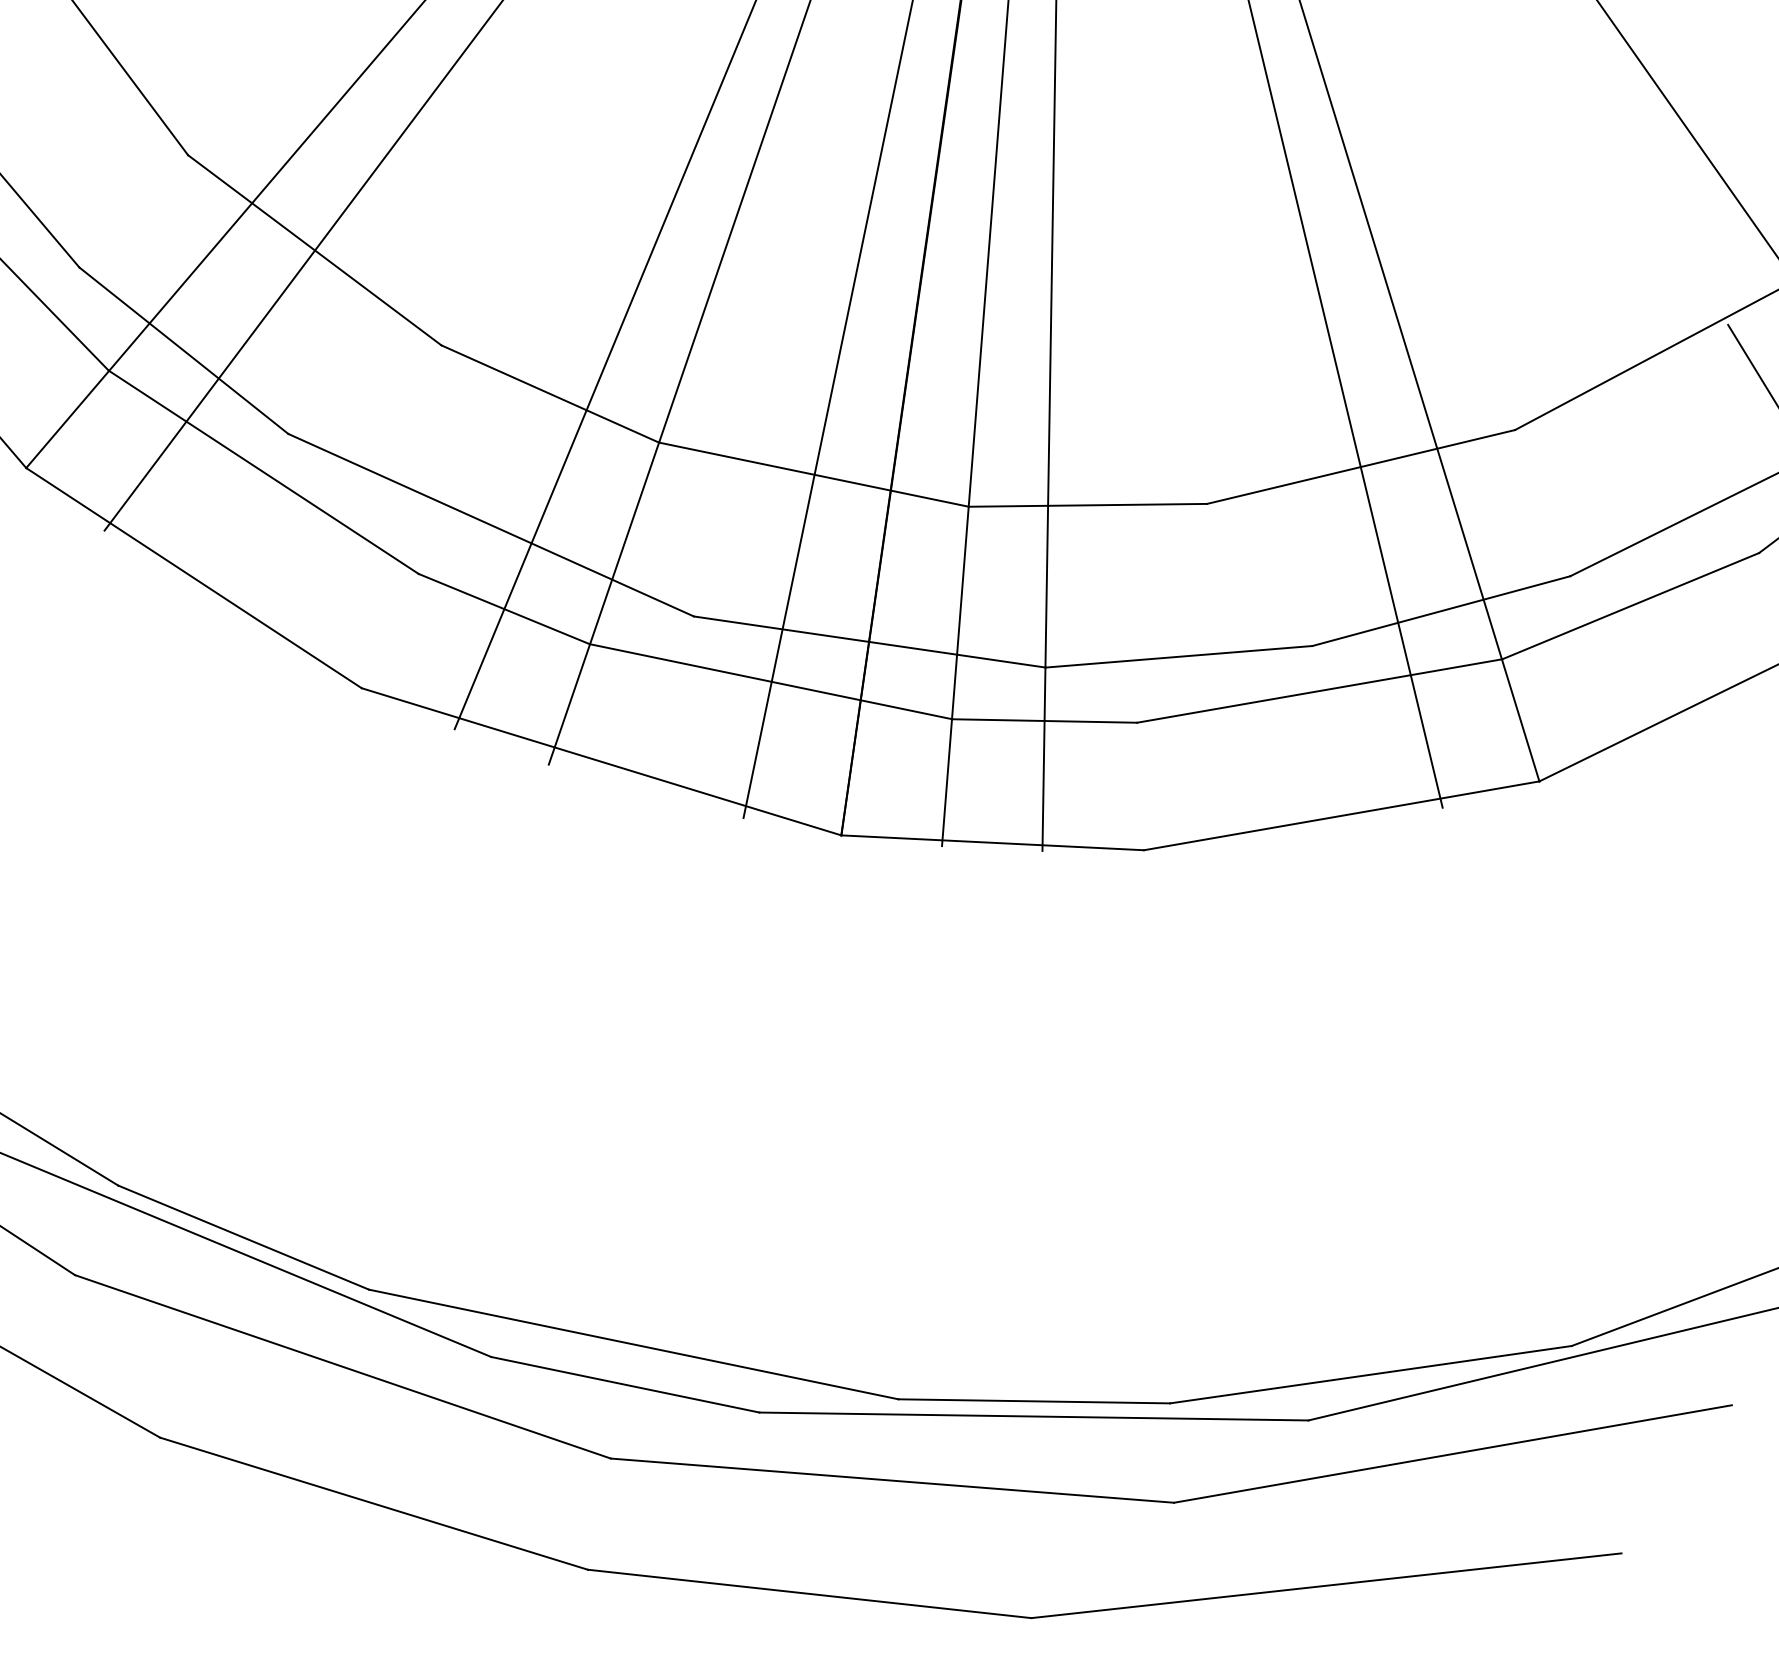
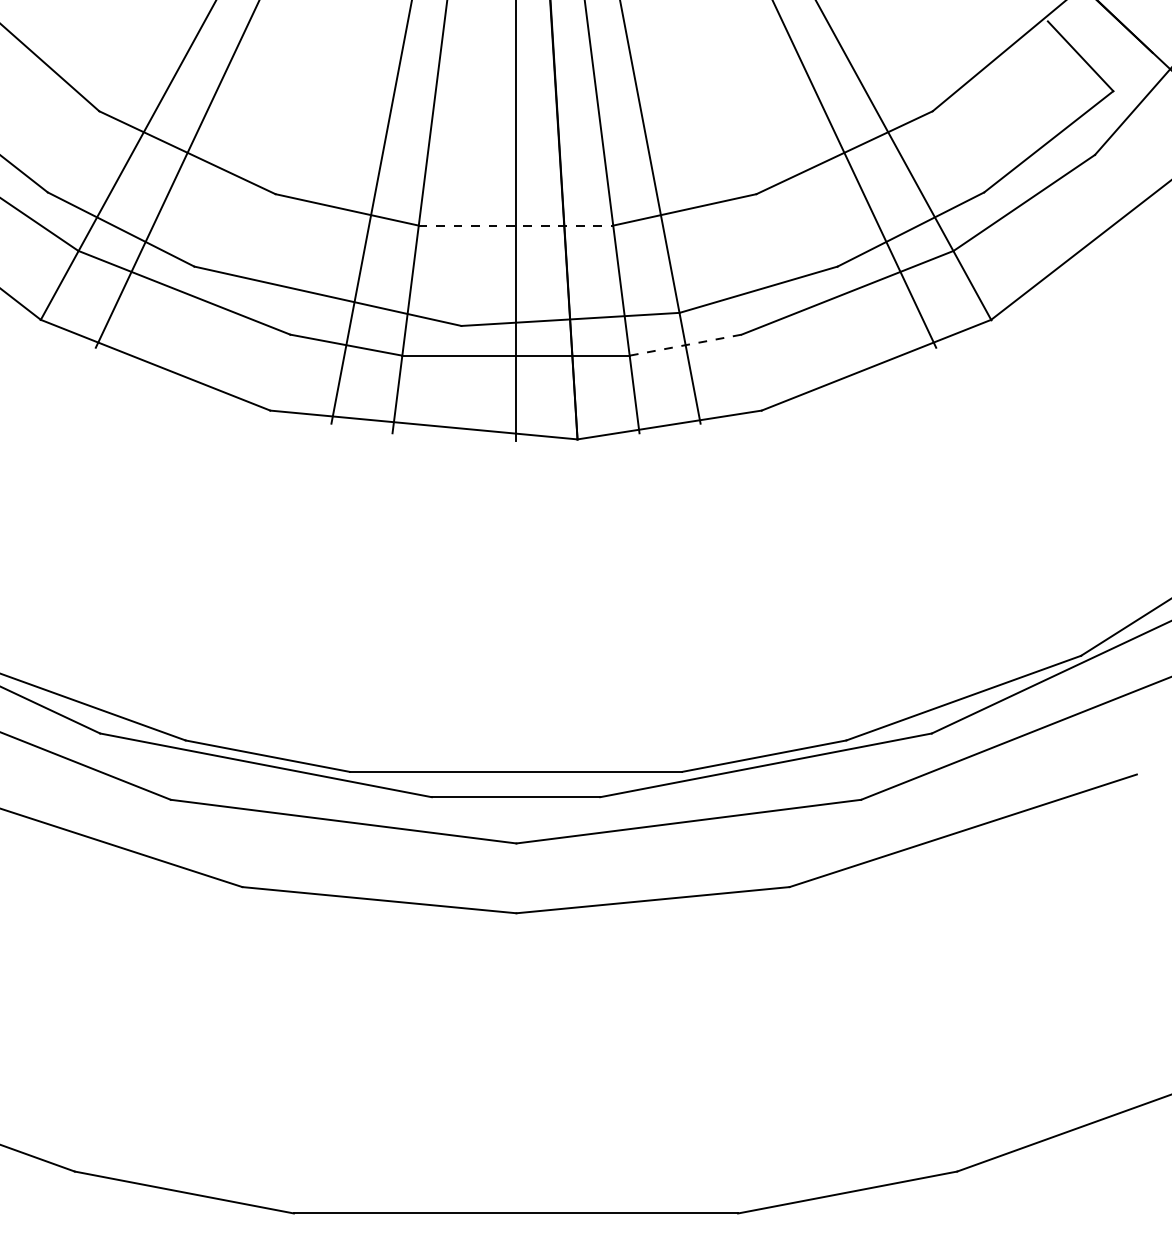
line: (814, 474) -> (516, 225), solid -> dashed
line: (1044, 721) -> (685, 345), solid -> dashed

